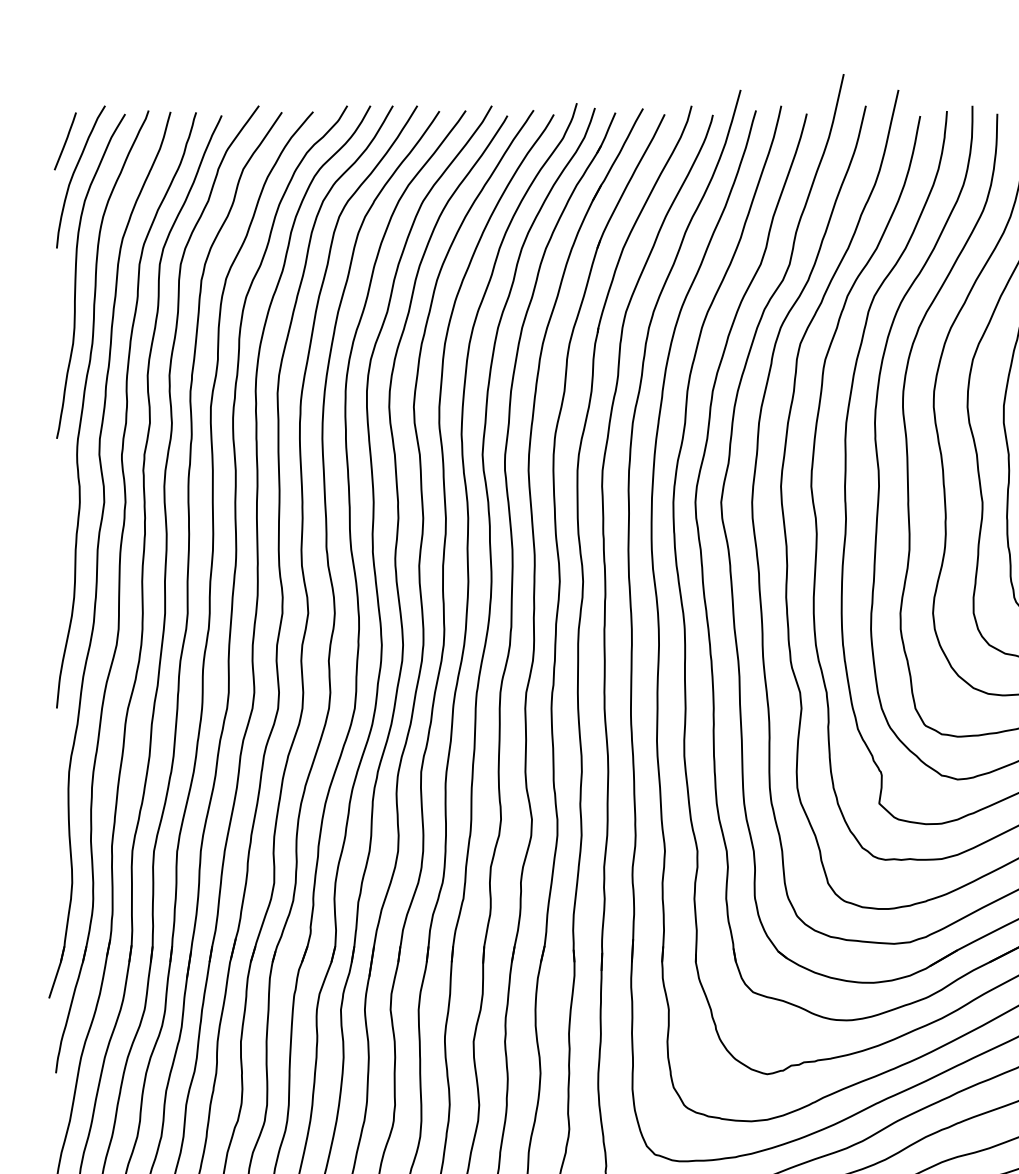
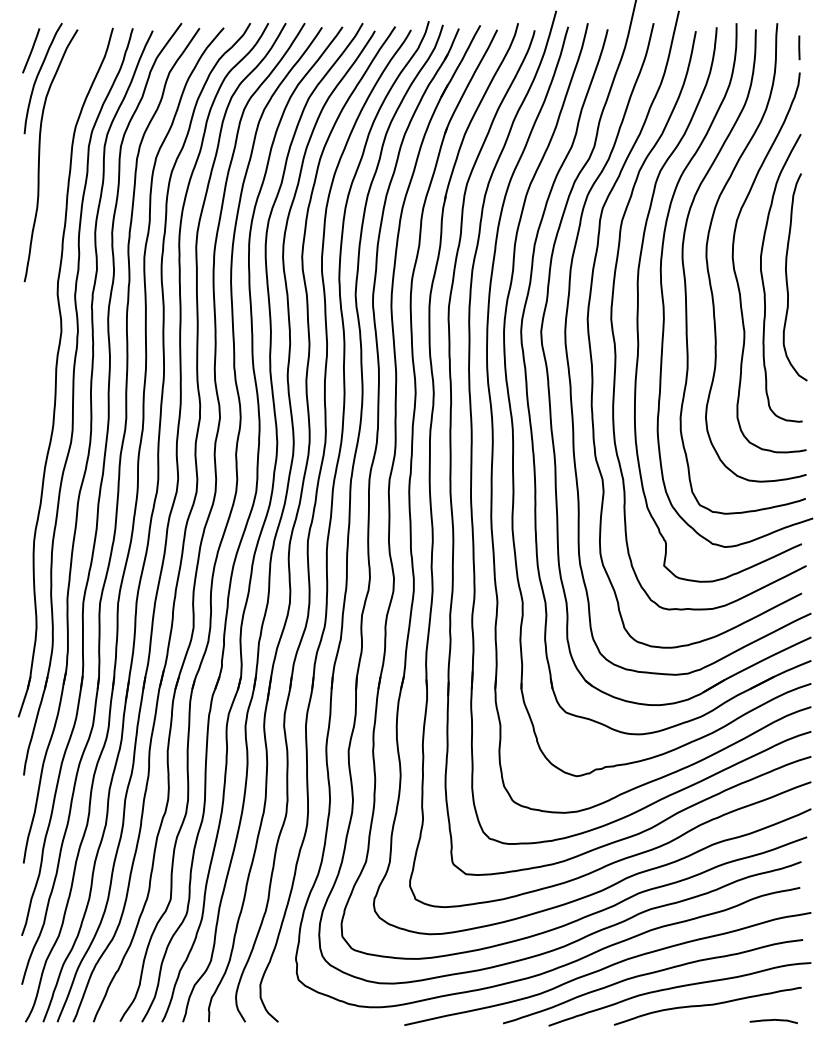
curve: (85, 401) -> (46, 253), removed

